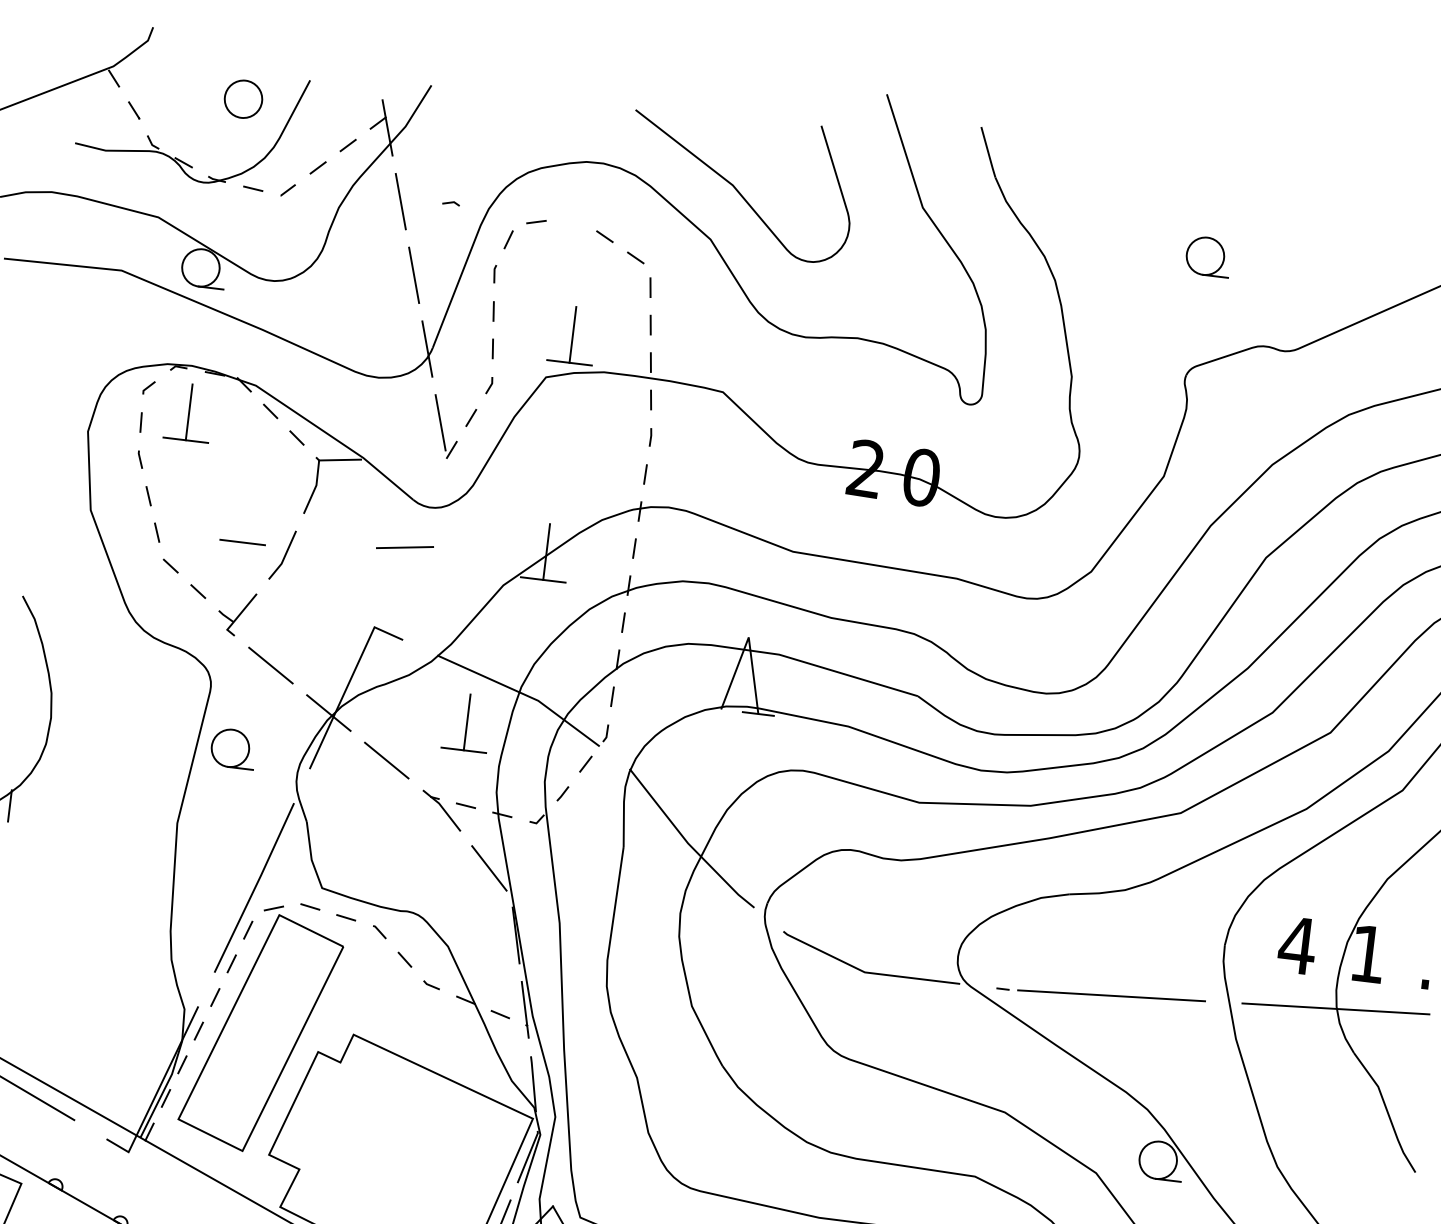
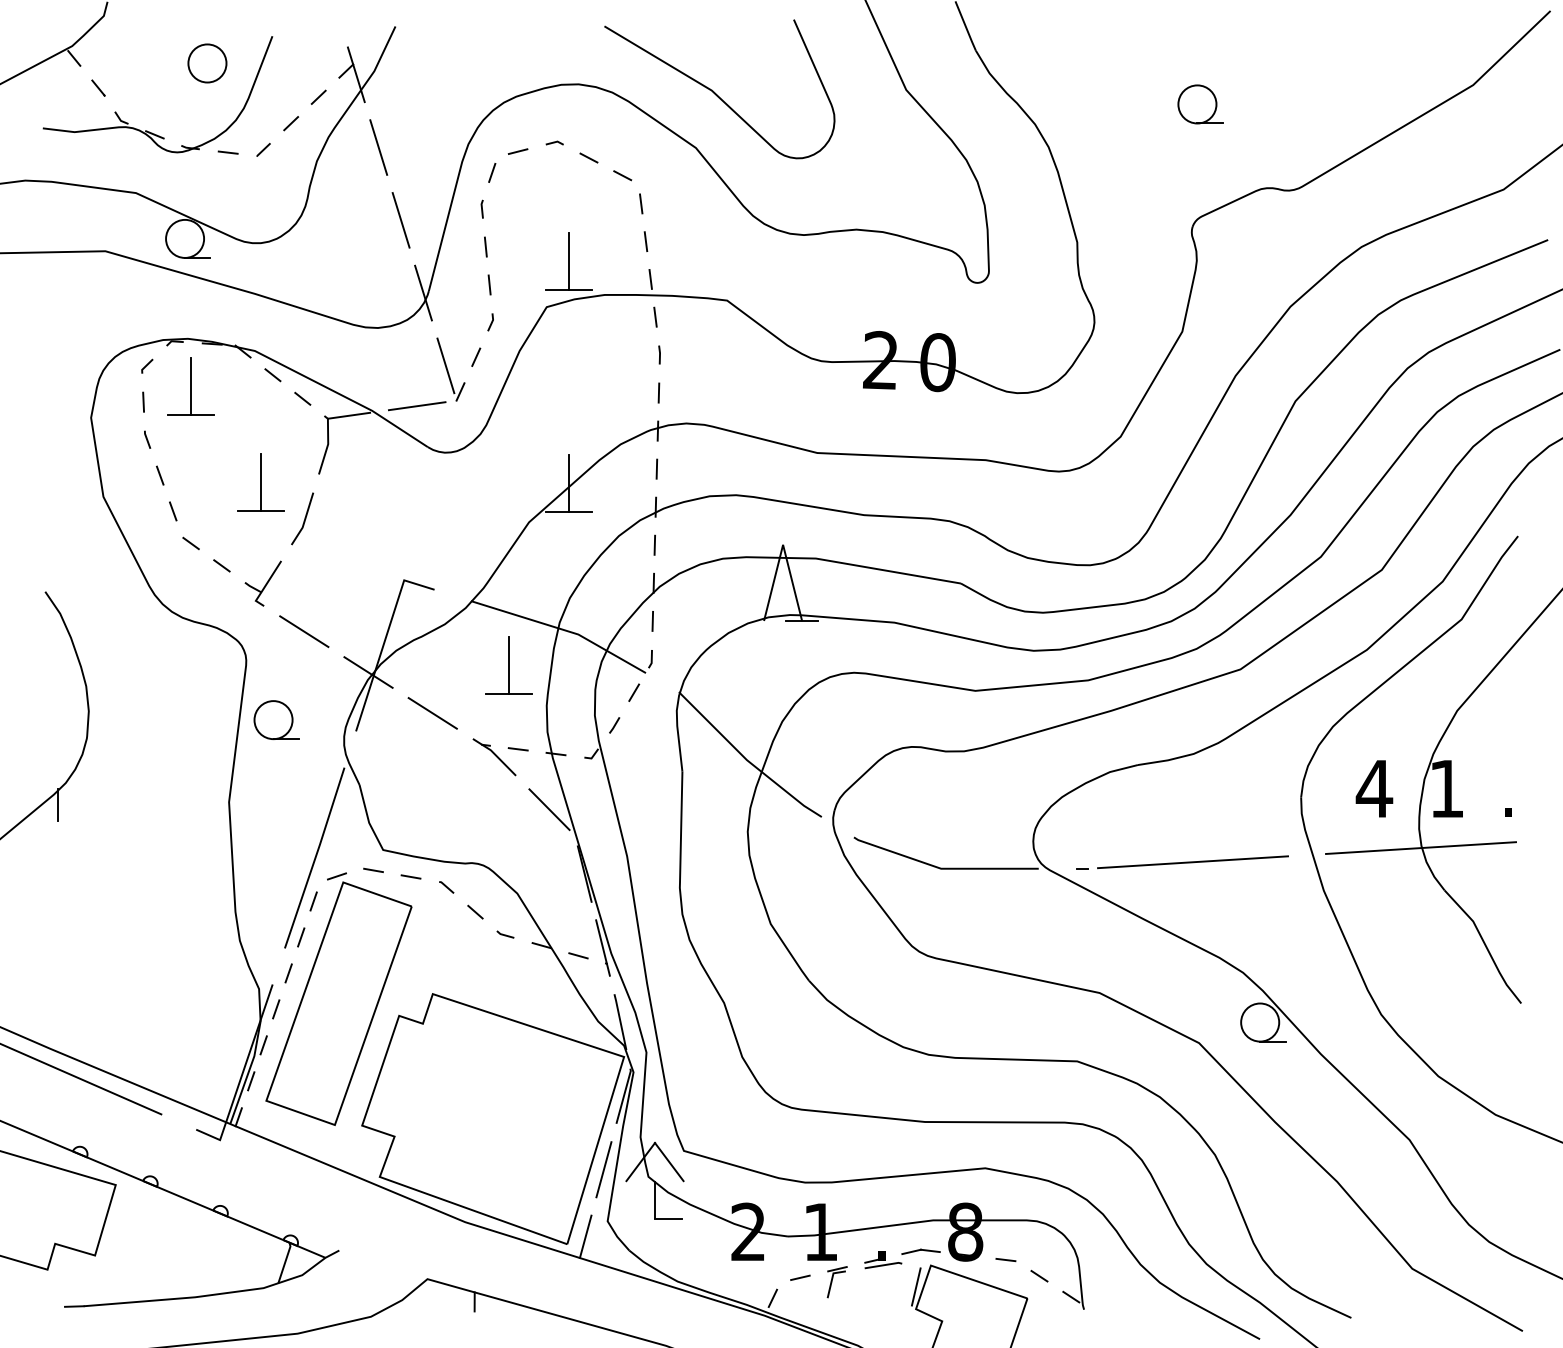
line: (451, 202) -> (554, 142), moved
line: (245, 513) -> (260, 481), added
line: (405, 547) -> (417, 406), moved

